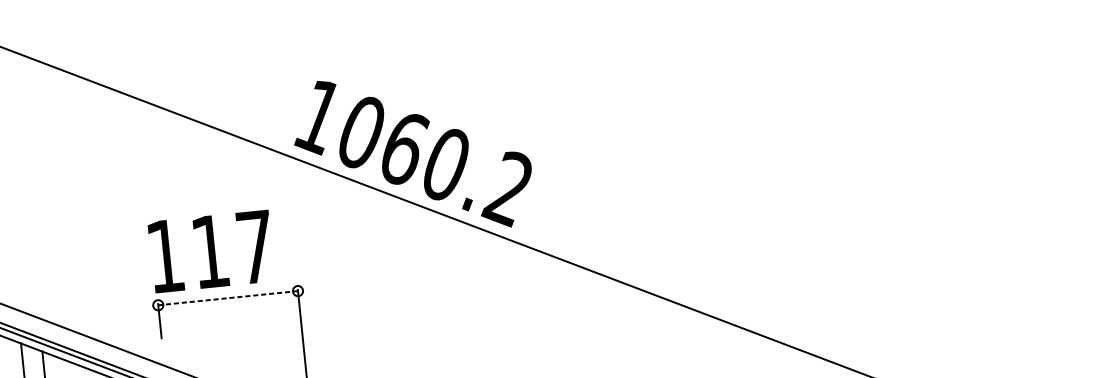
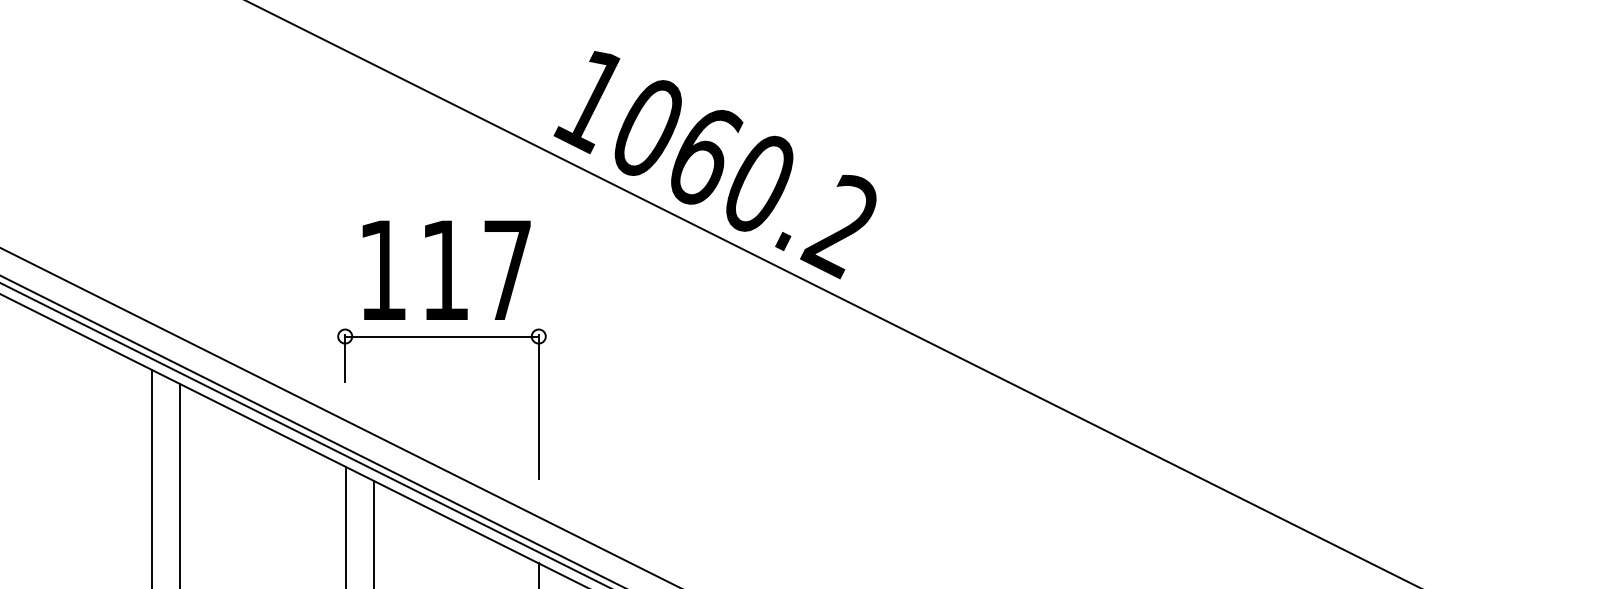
text: (211, 251) -> (446, 269), moved
line: (228, 298) -> (442, 336), dashed -> solid

